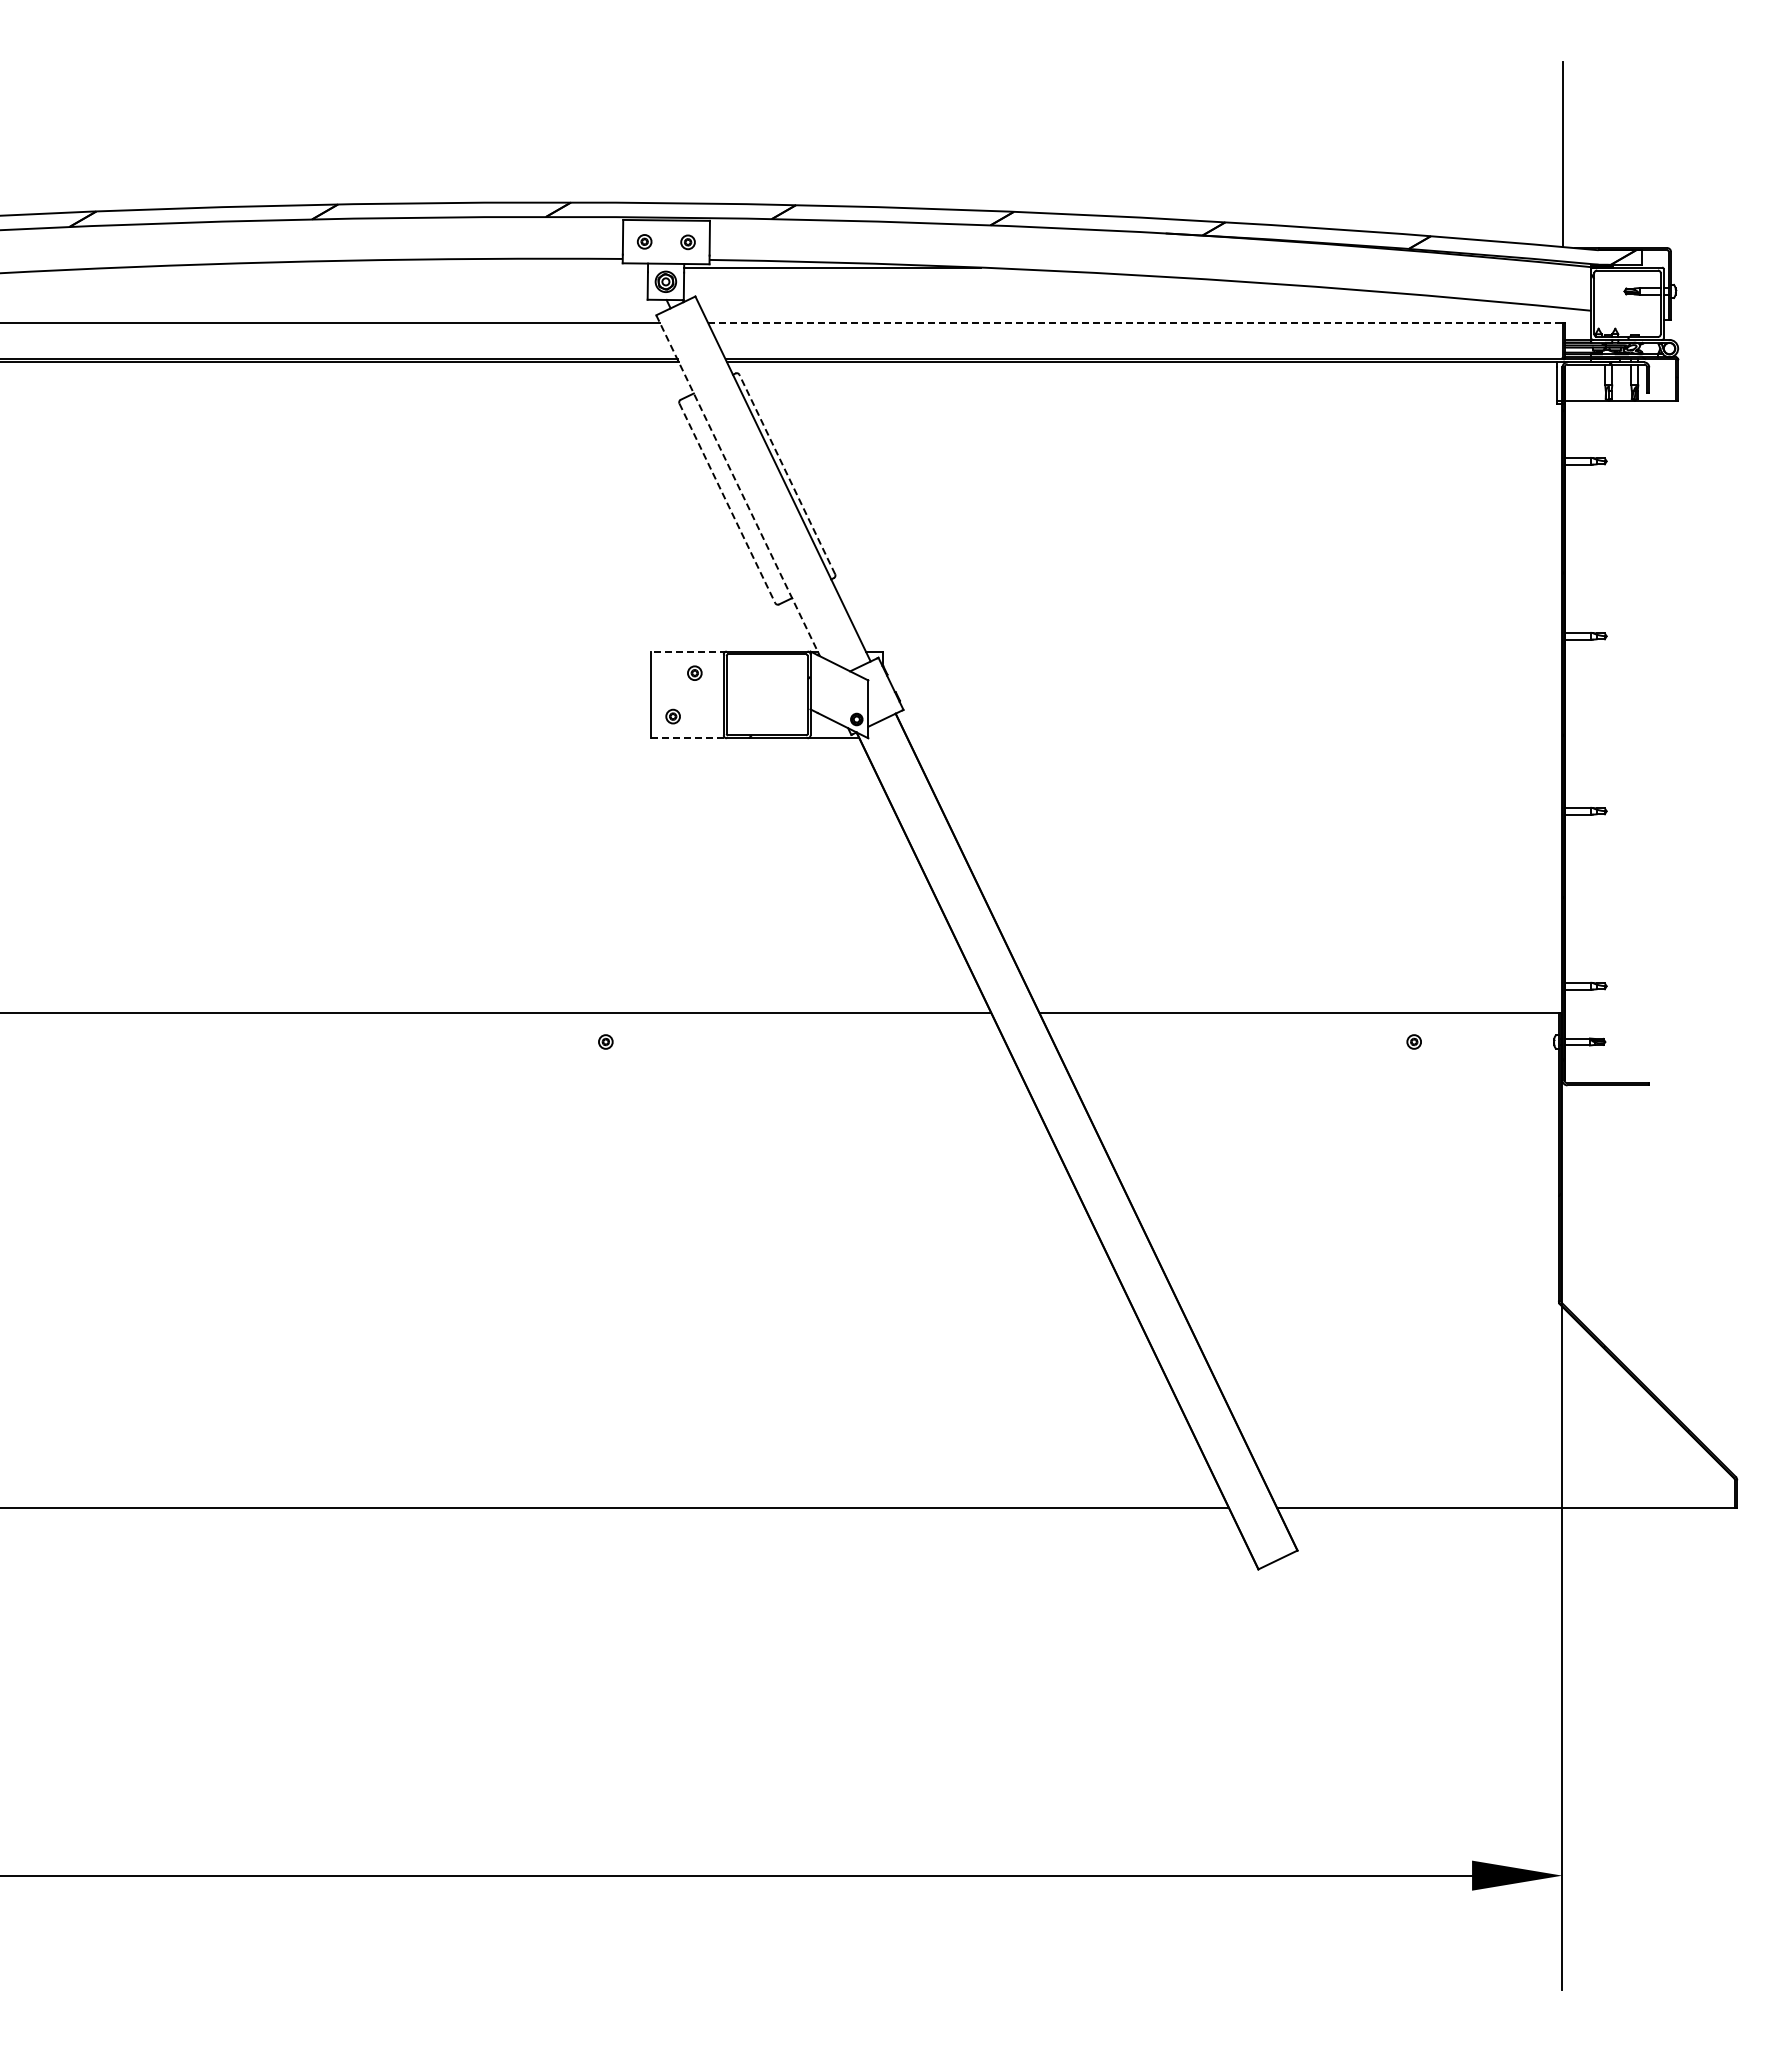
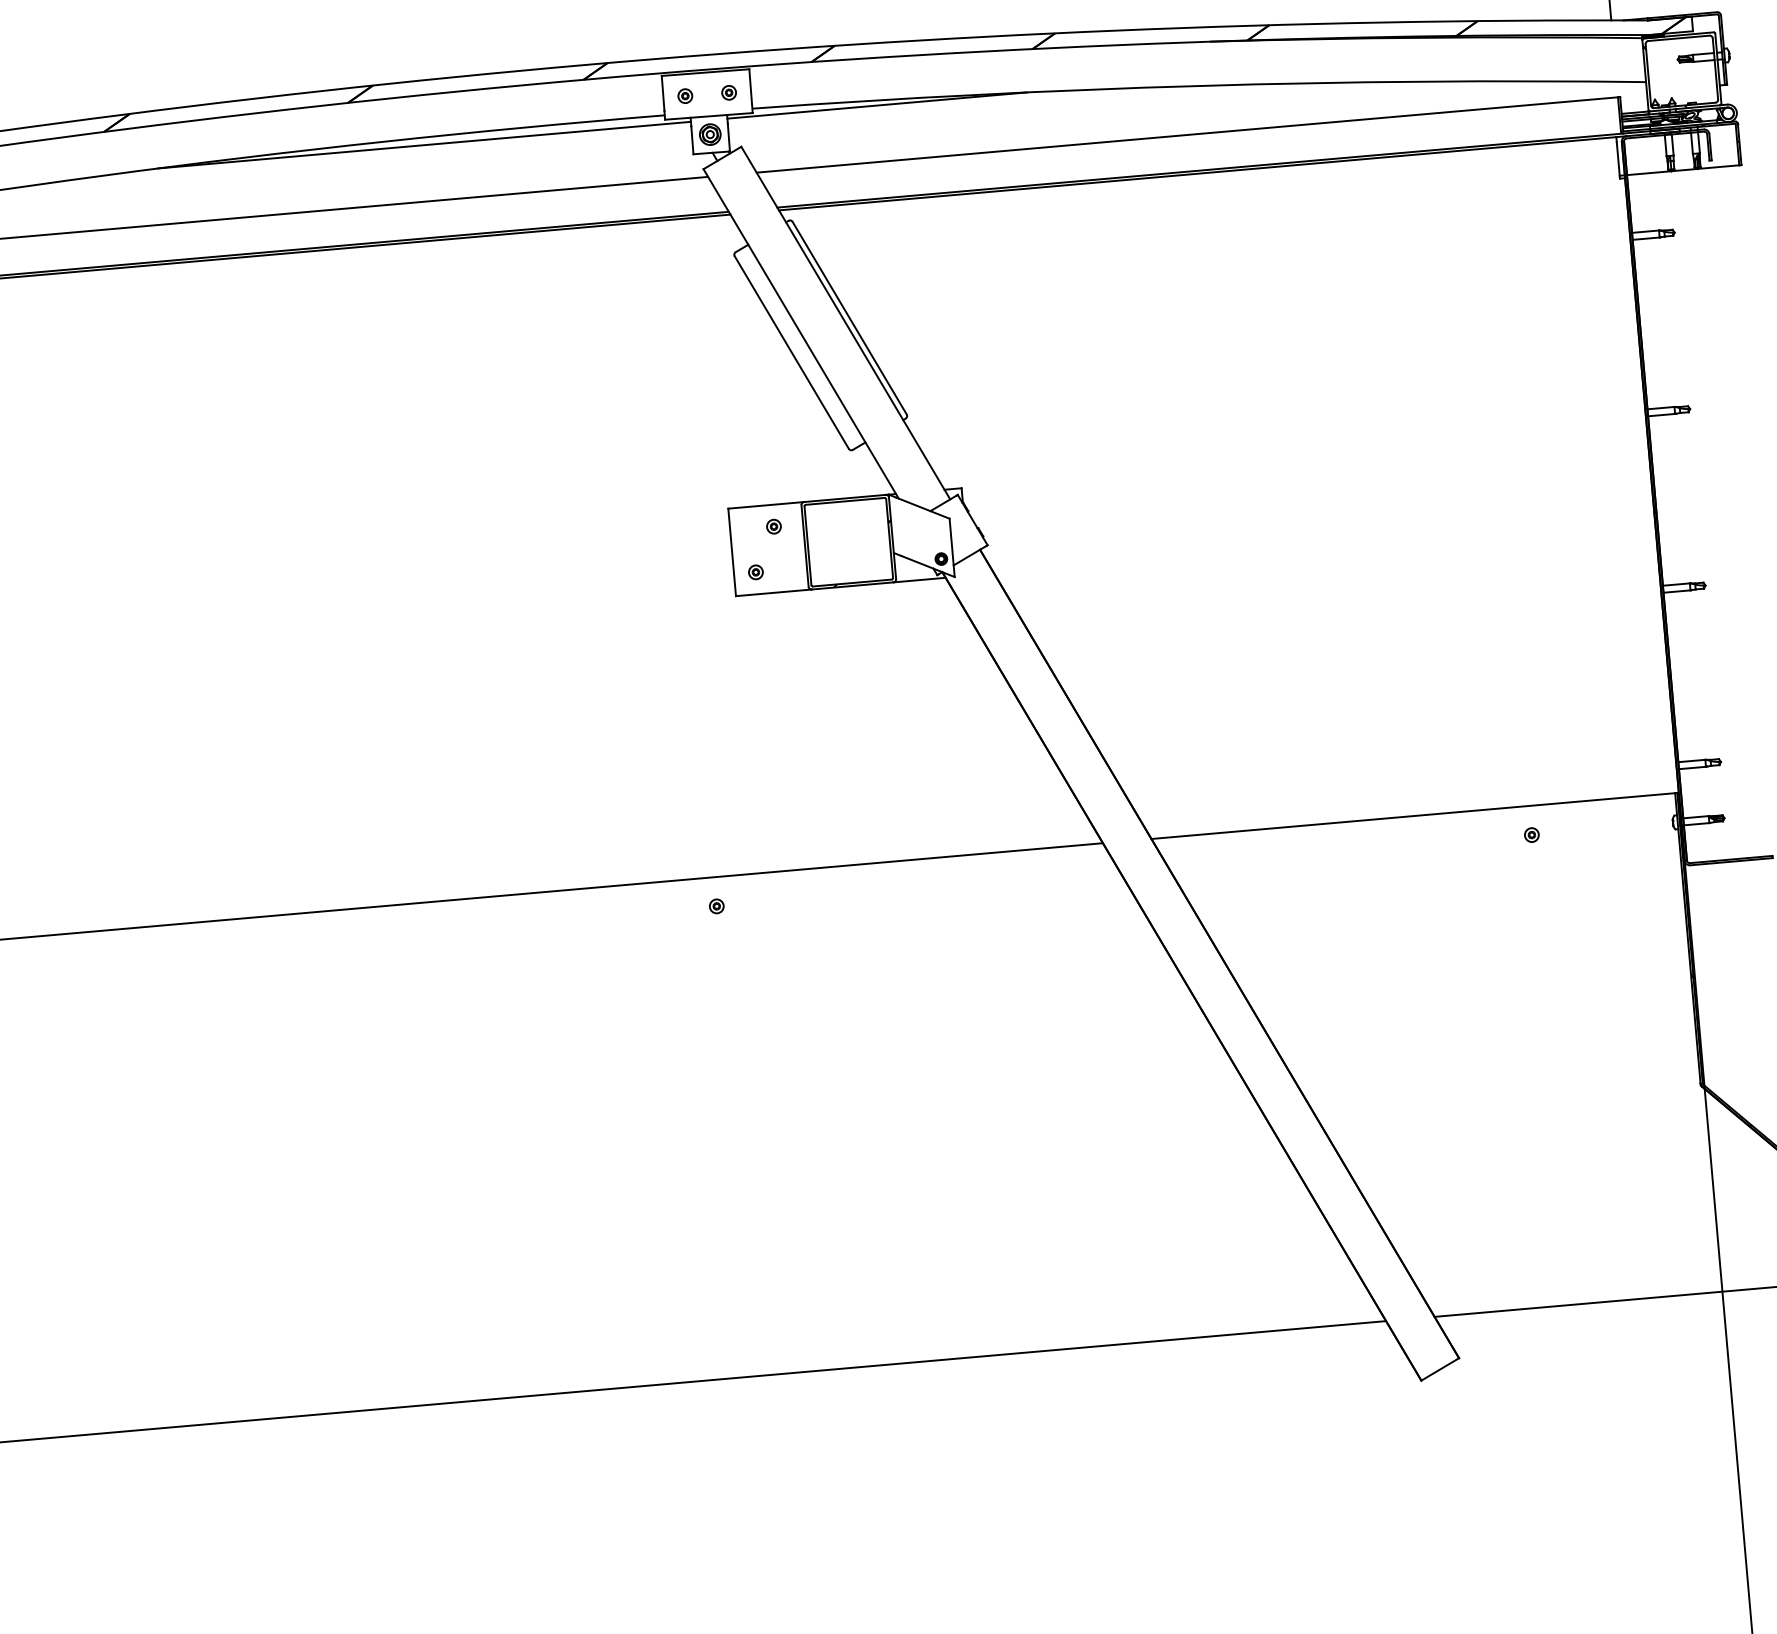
line: (383, 267) -> (424, 145), added
line: (1135, 323) -> (1187, 135), dashed -> solid
line: (787, 474) -> (849, 318), dashed -> solid
line: (738, 486) -> (801, 334), dashed -> solid
line: (727, 503) -> (791, 352), dashed -> solid
line: (689, 651) -> (766, 505), dashed -> solid
line: (689, 738) -> (774, 592), dashed -> solid

